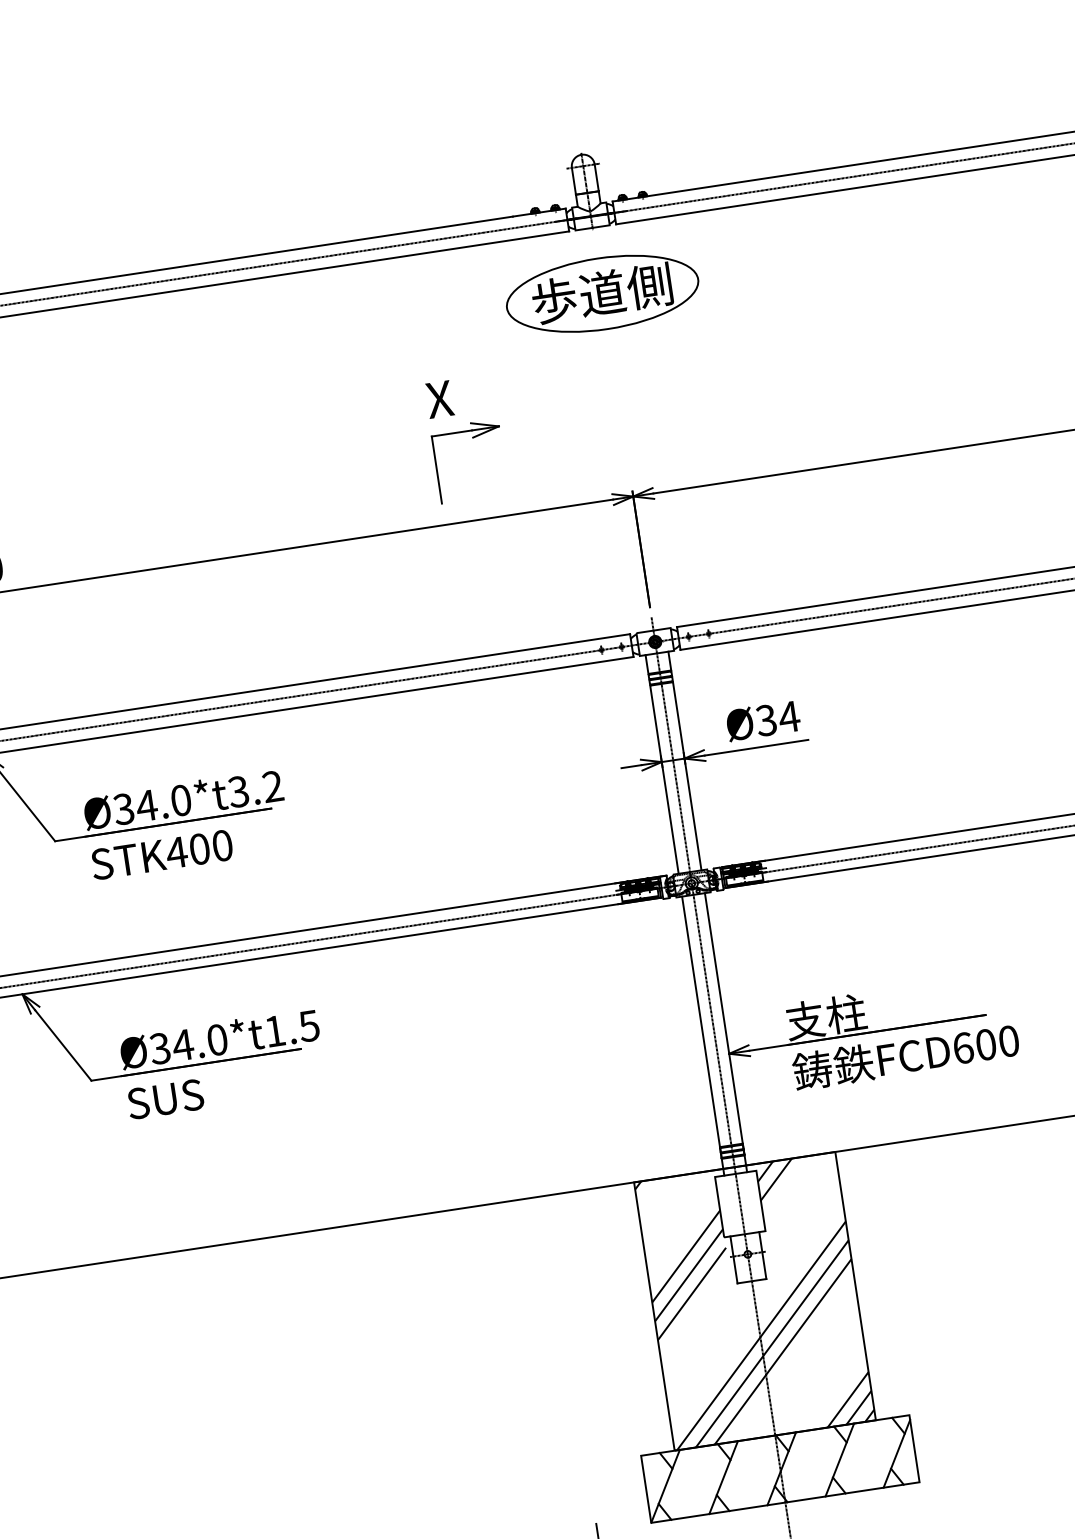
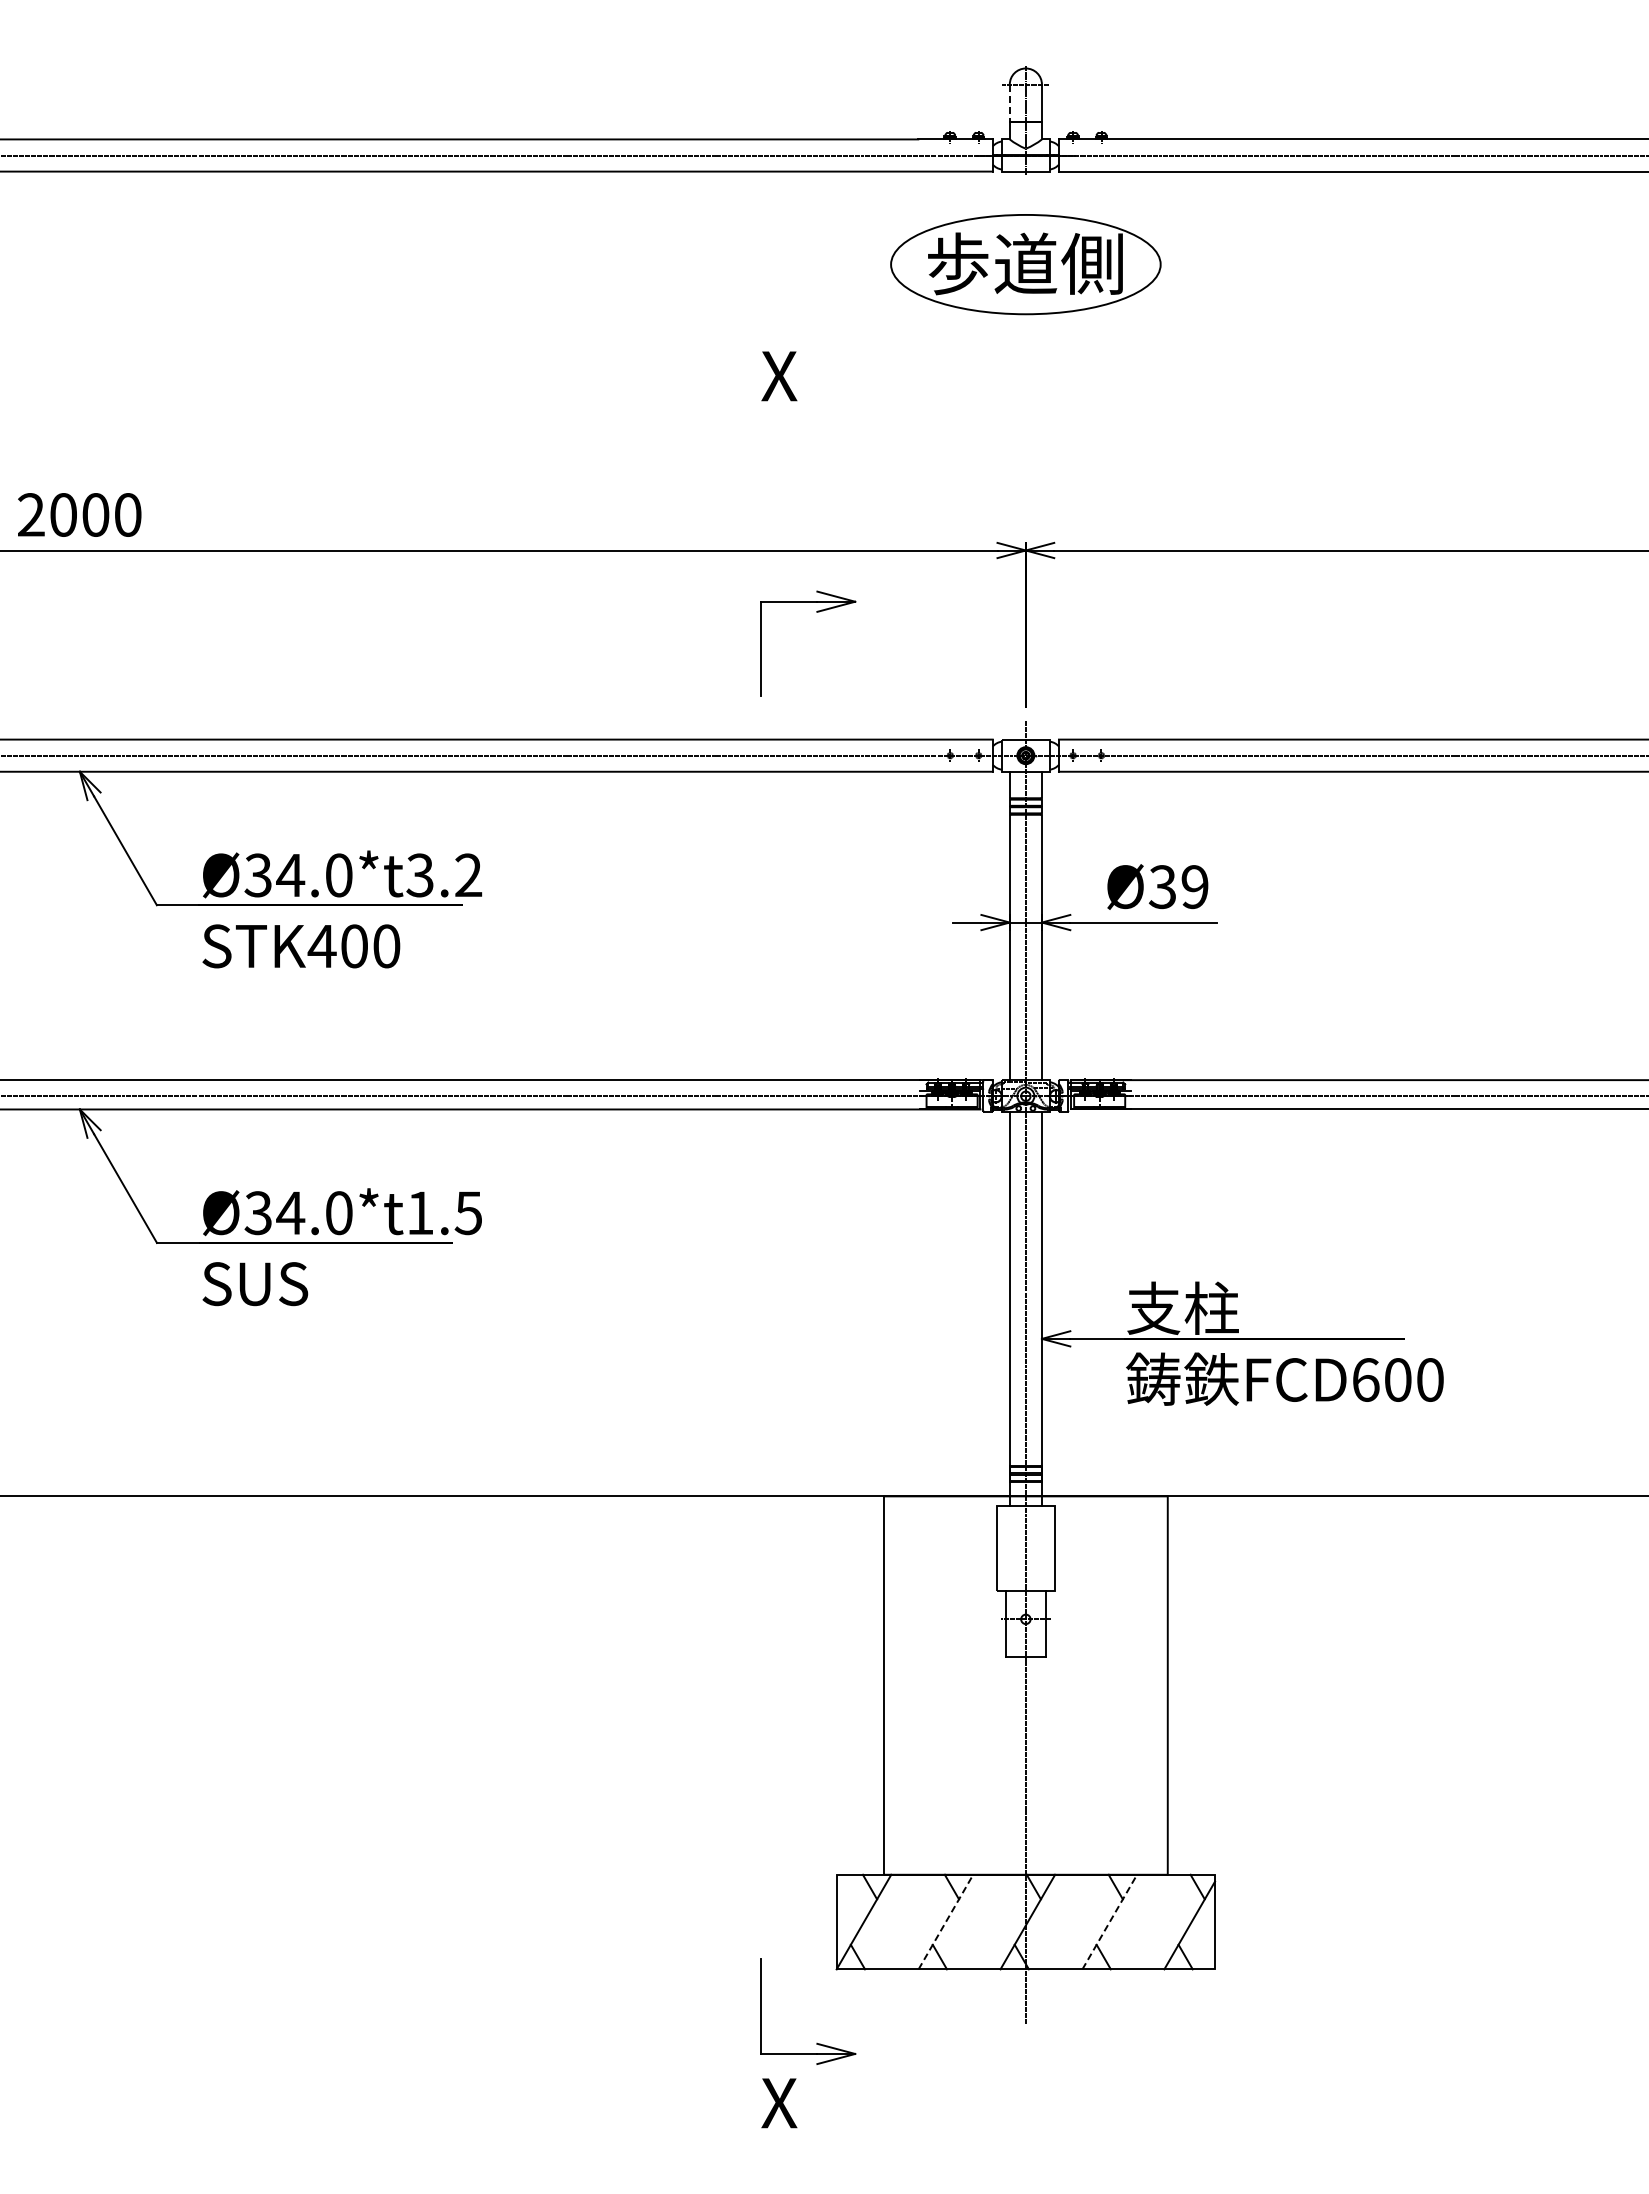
line: (573, 181) -> (1009, 103), solid -> dashed
part: (472, 438) -> (816, 612), moved
text: (788, 717) -> (1194, 887), Ø34 -> Ø39
hatch: (754, 1301) -> (1025, 1685), removed
line: (839, 1460) -> (1109, 1922), solid -> dashed
line: (723, 1477) -> (945, 1922), solid -> dashed

